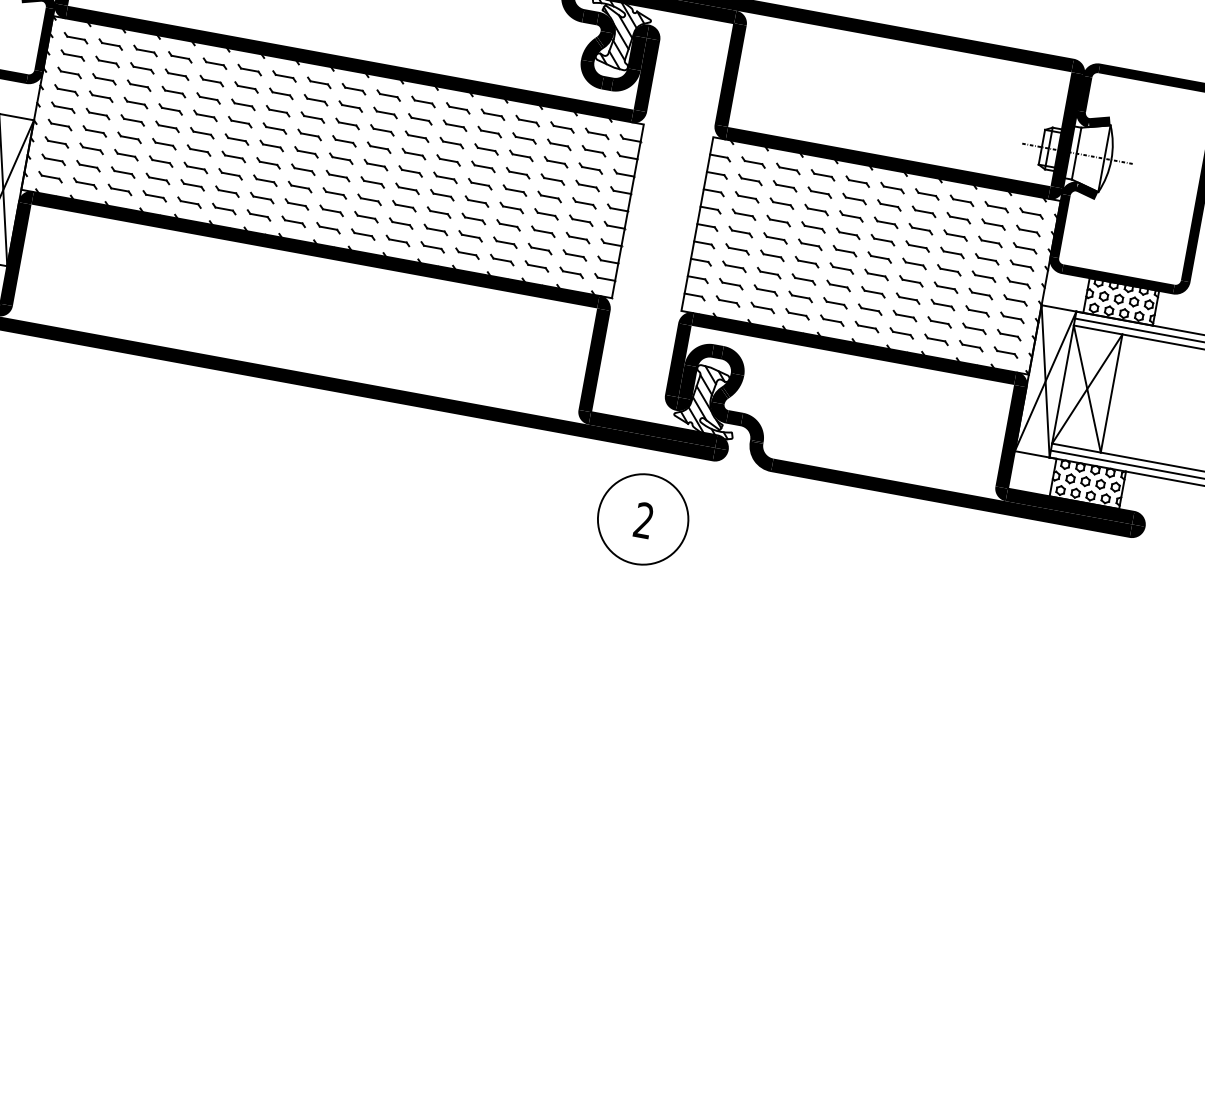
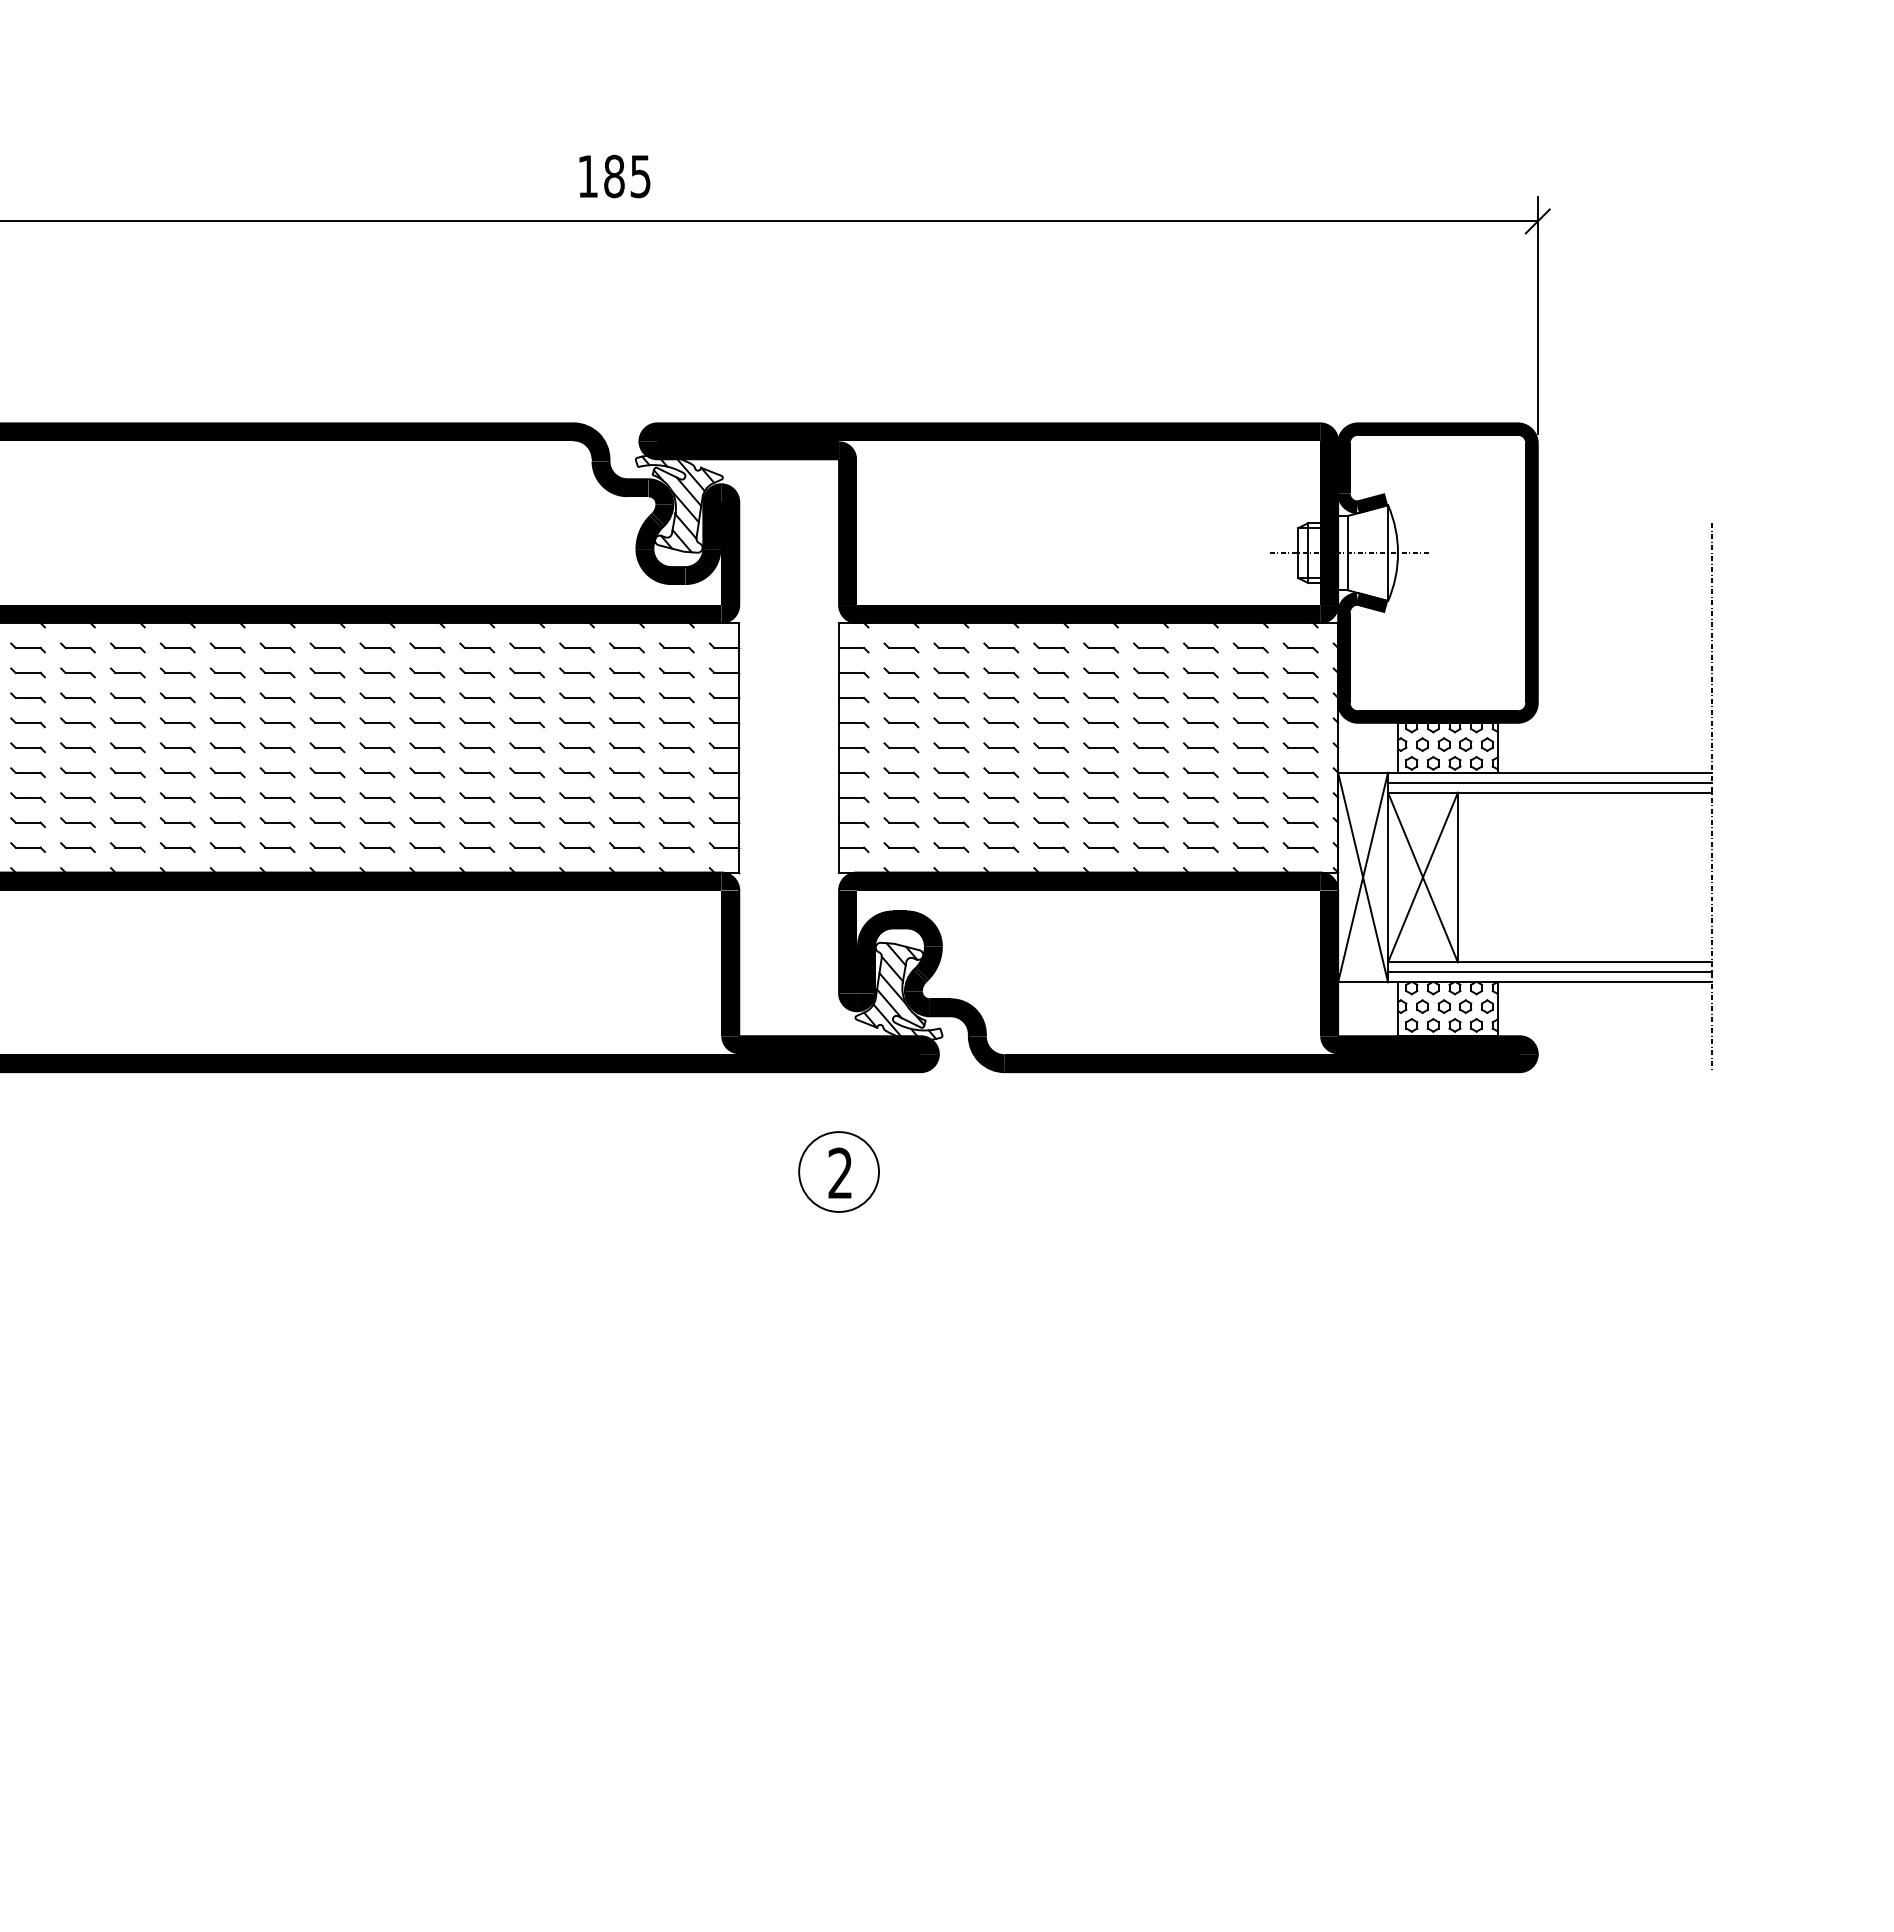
circle: (643, 519) -> (839, 1171), size x0.62

